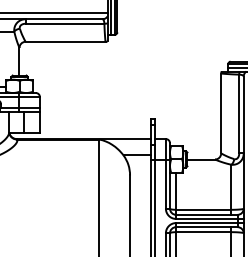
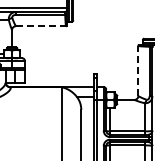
line: (64, 42) -> (40, 26), solid -> dashed
line: (221, 114) -> (138, 71), solid -> dashed

